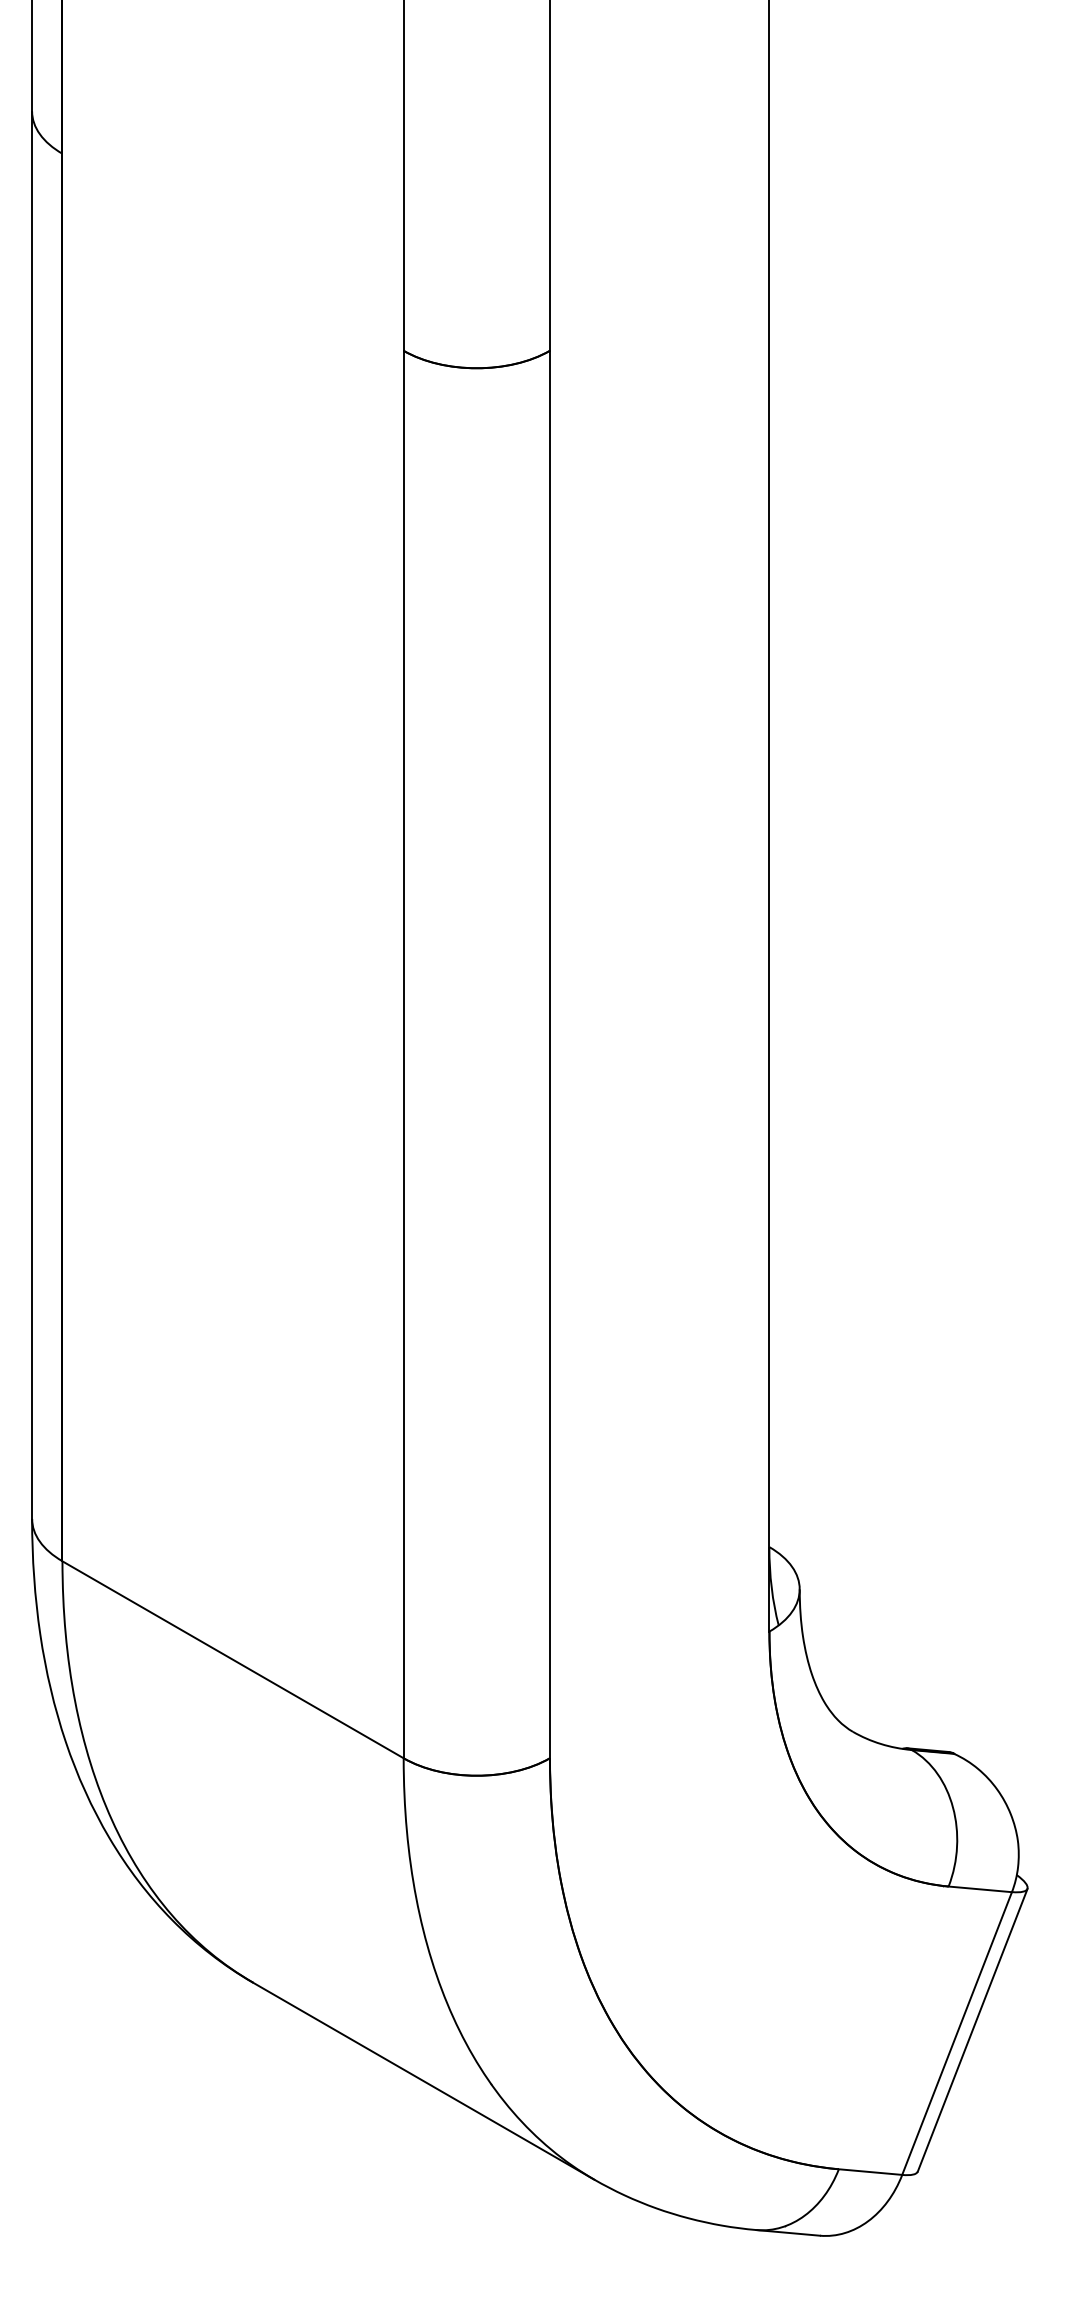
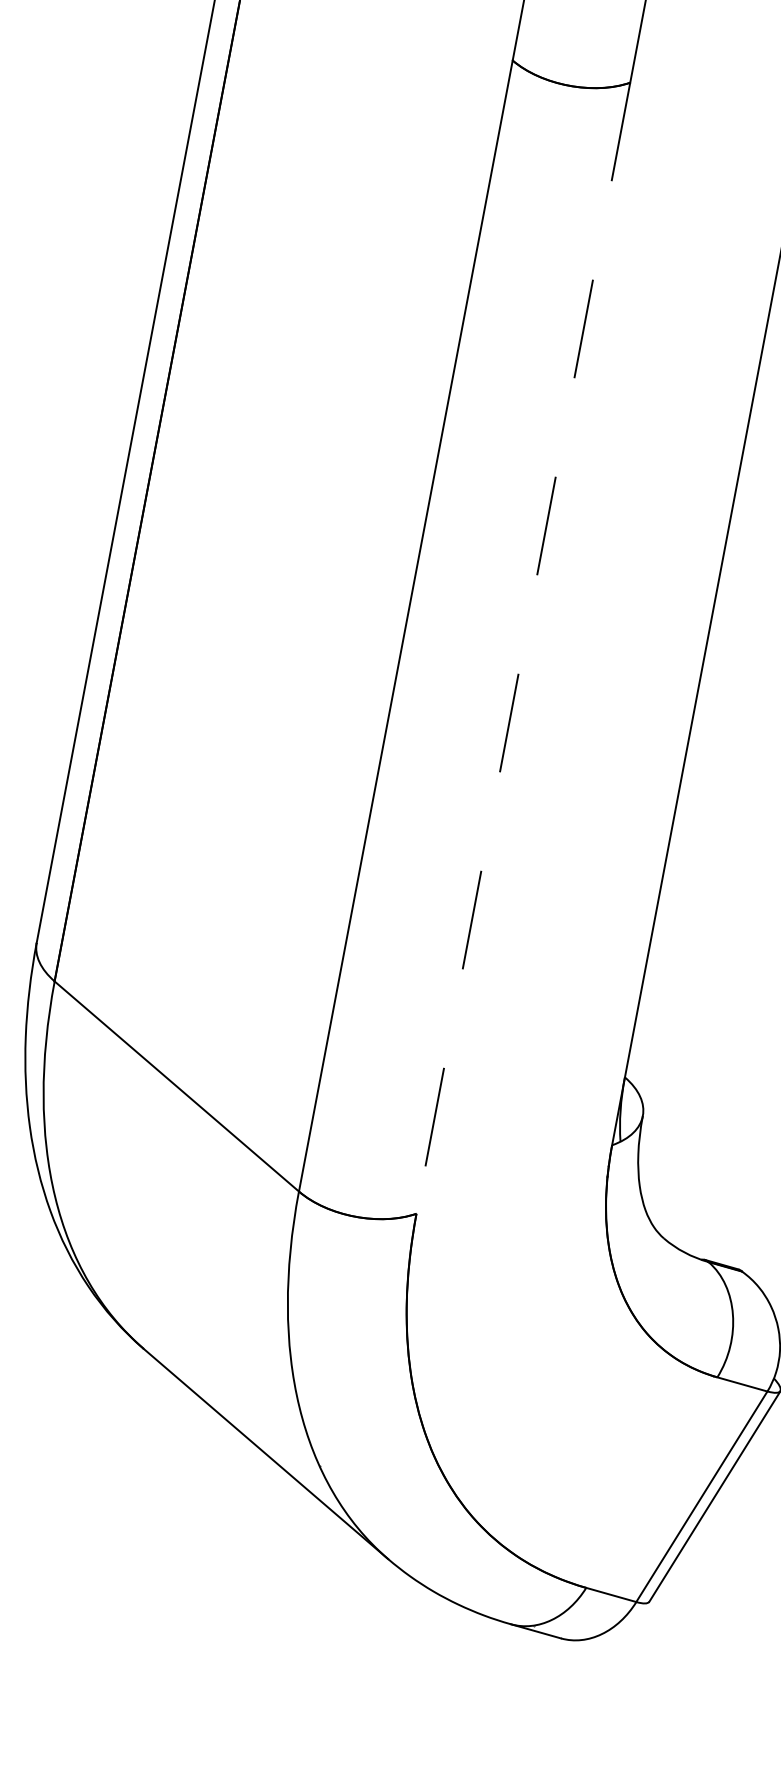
line: (549, 1054) -> (523, 648), solid -> dashed

